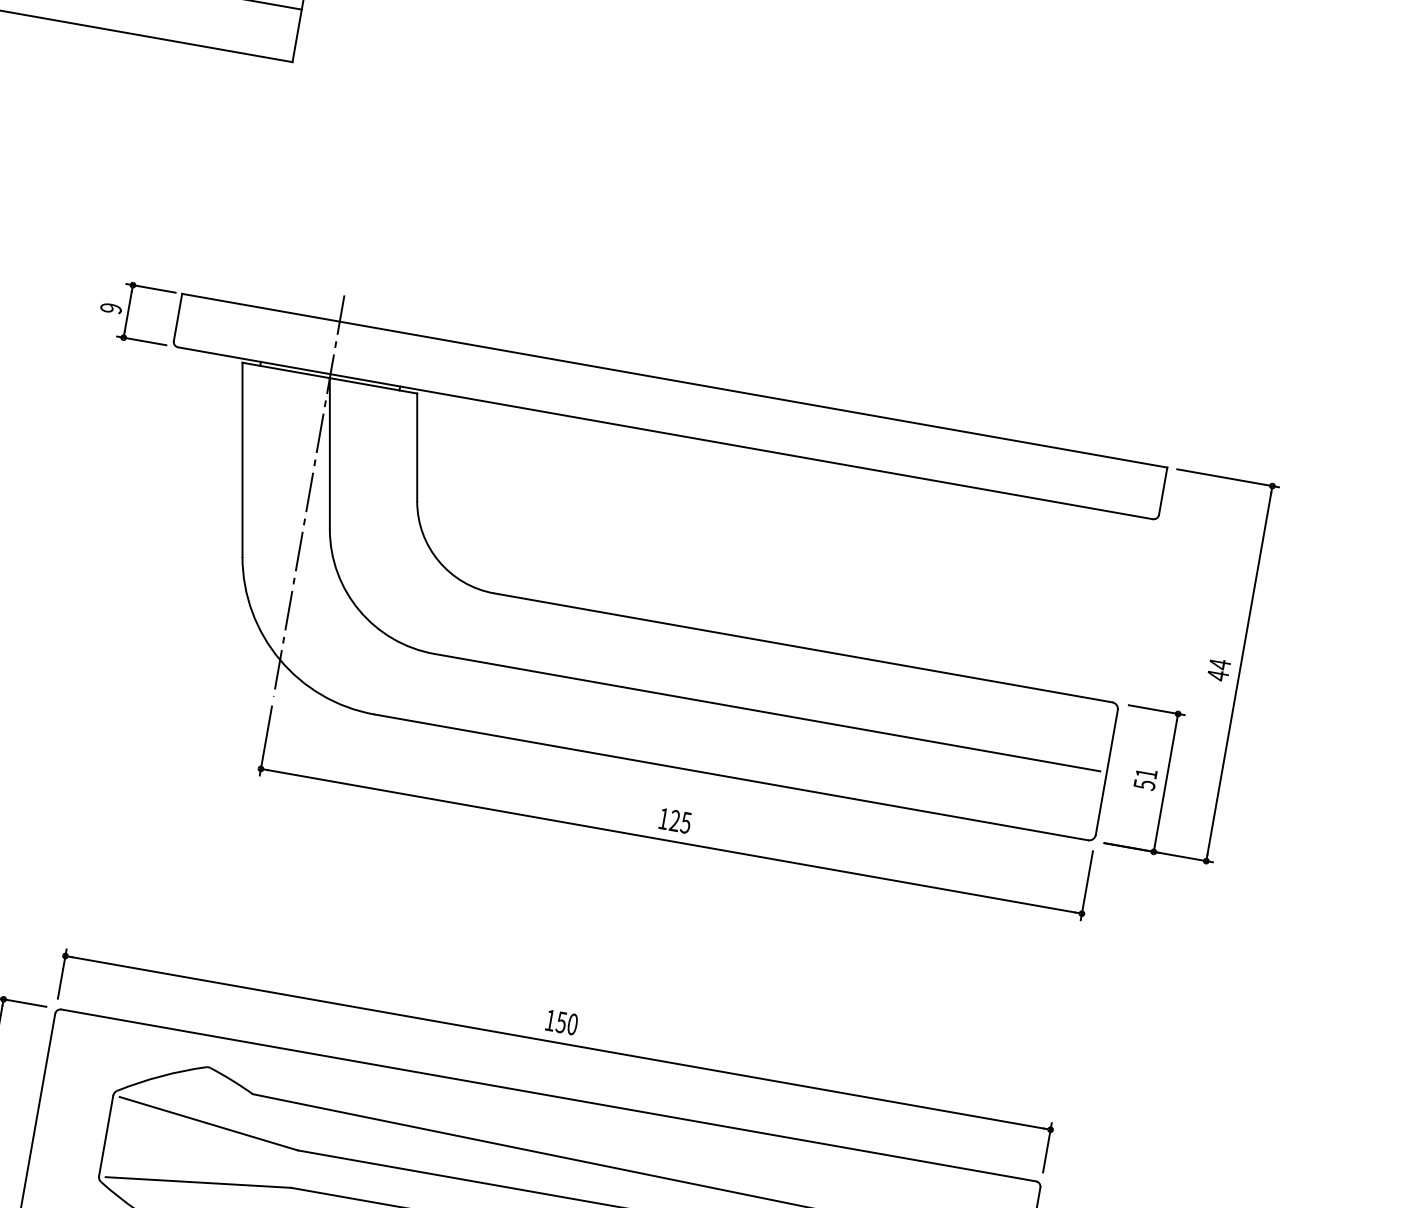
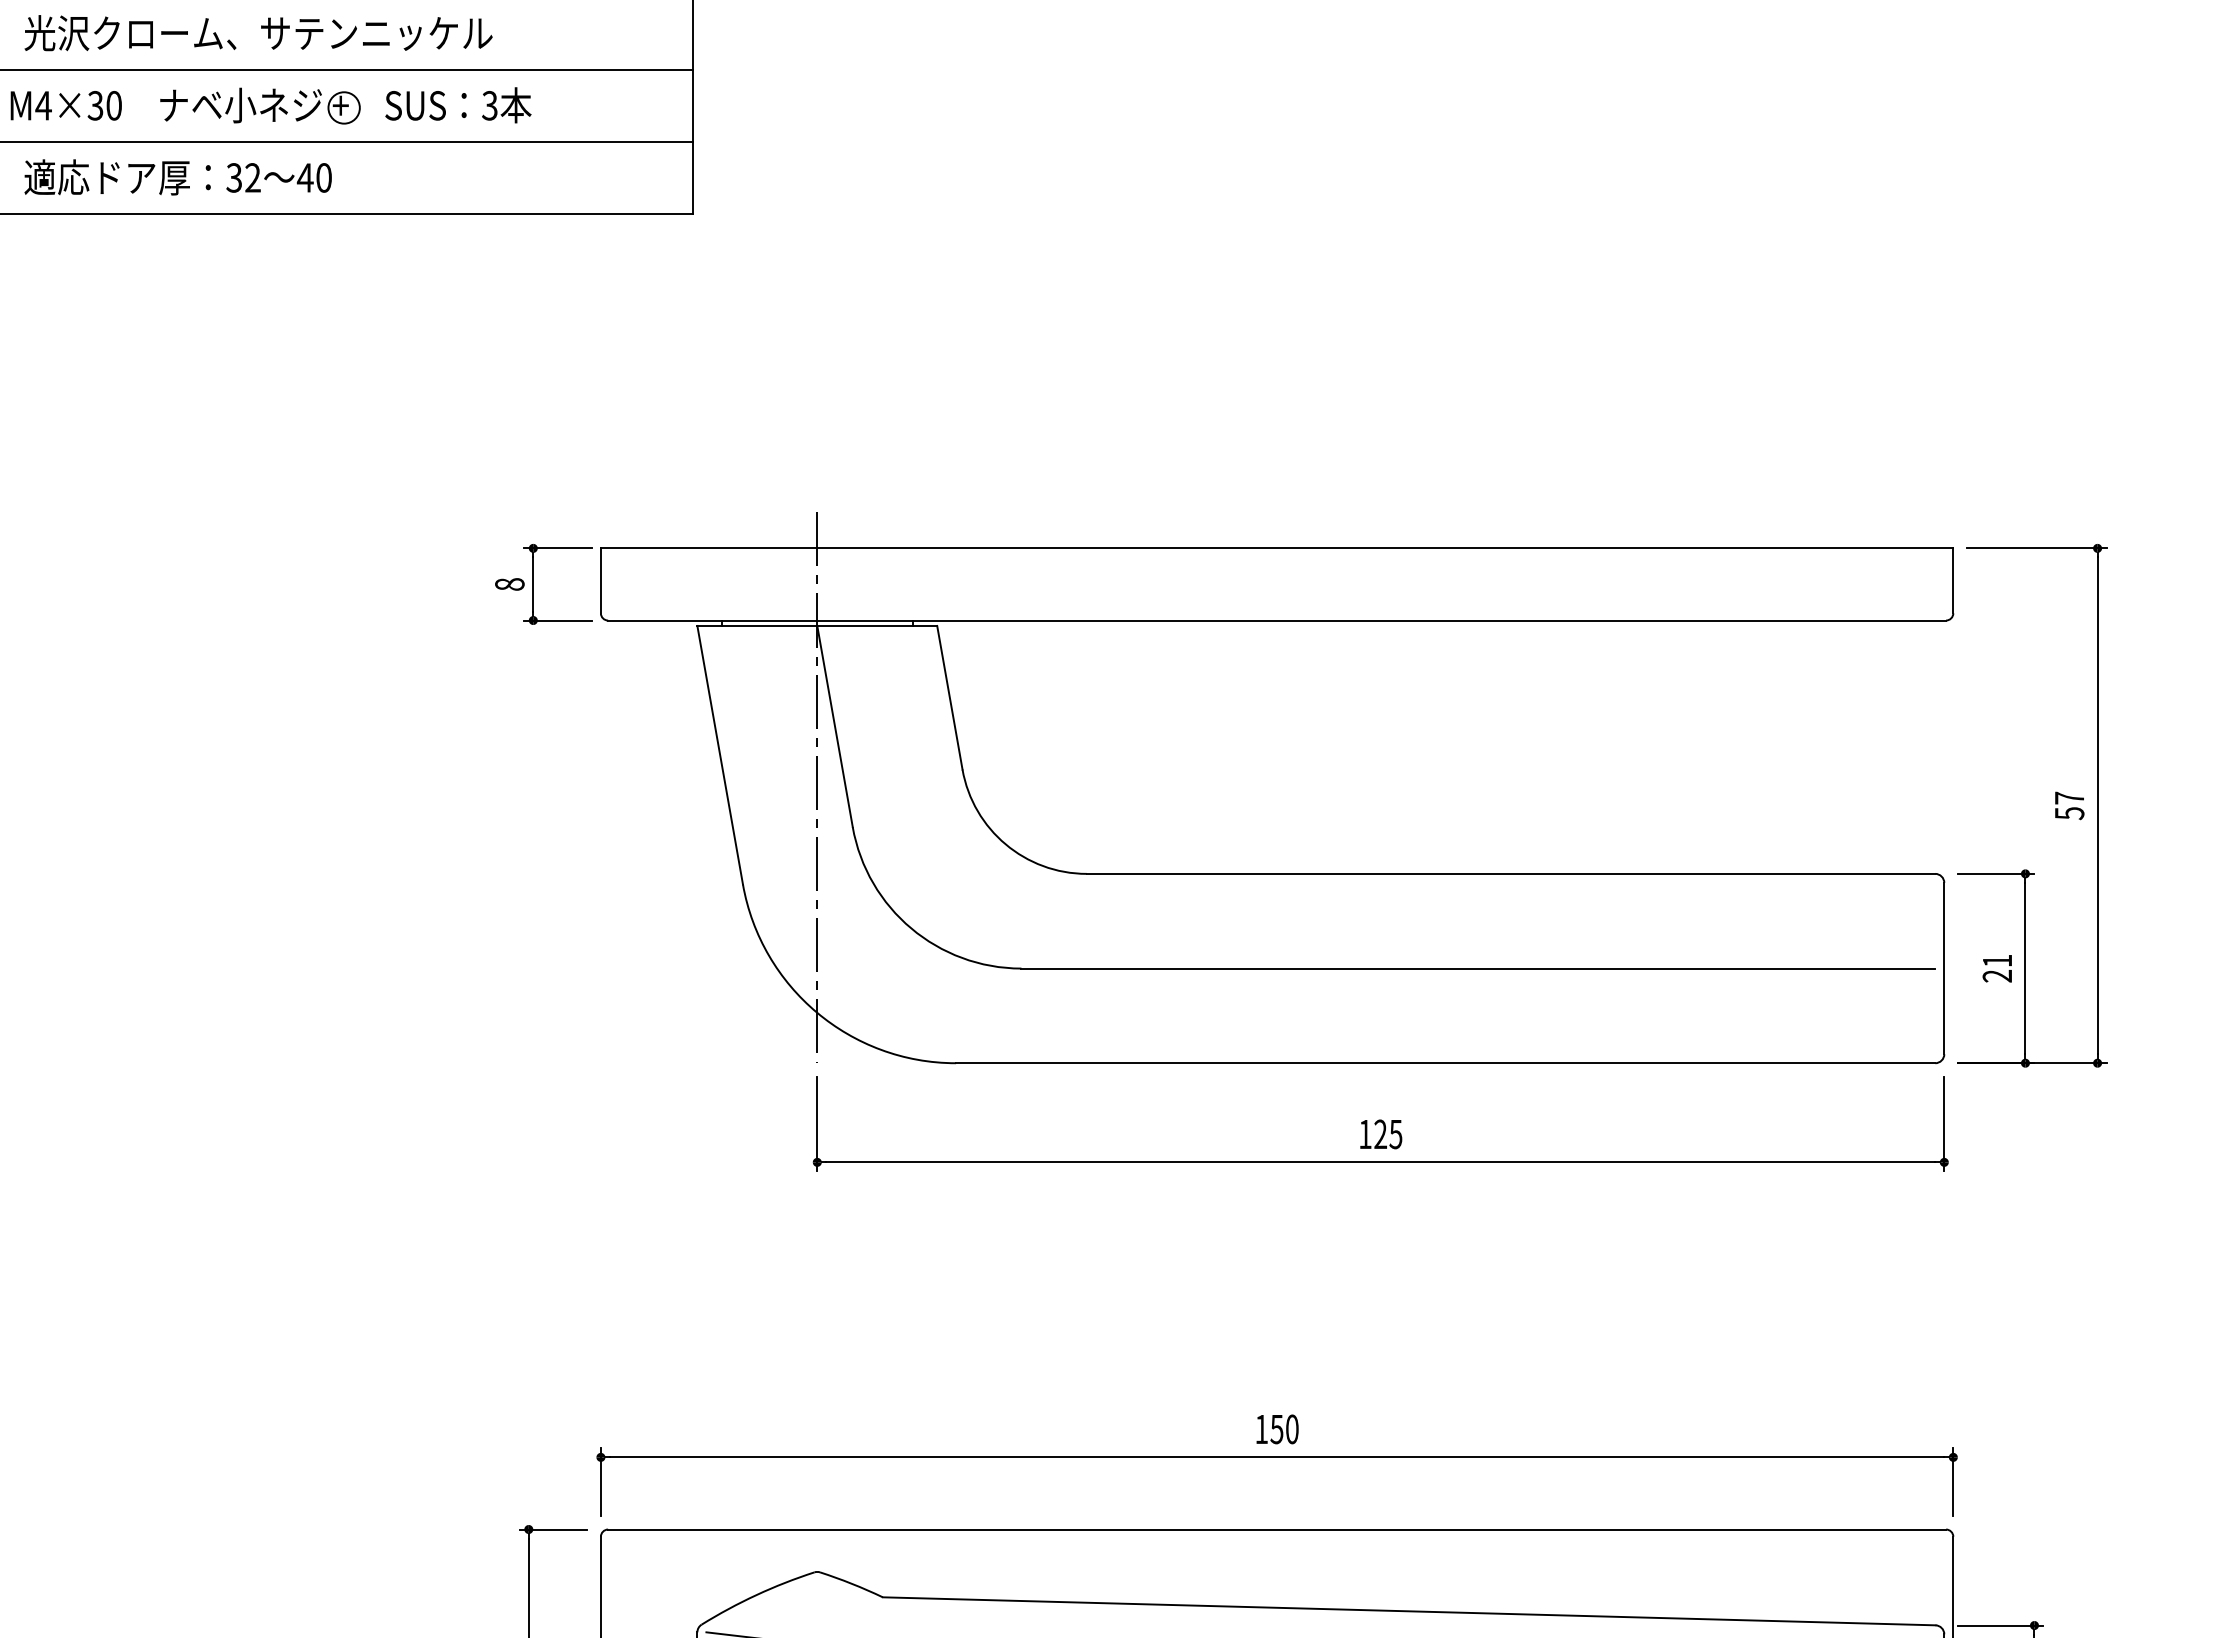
text: (110, 308) -> (509, 584), 9 -> 8
text: (1218, 669) -> (2069, 805), 44 -> 57
text: (1144, 785) -> (1997, 976), 51 -> 21

